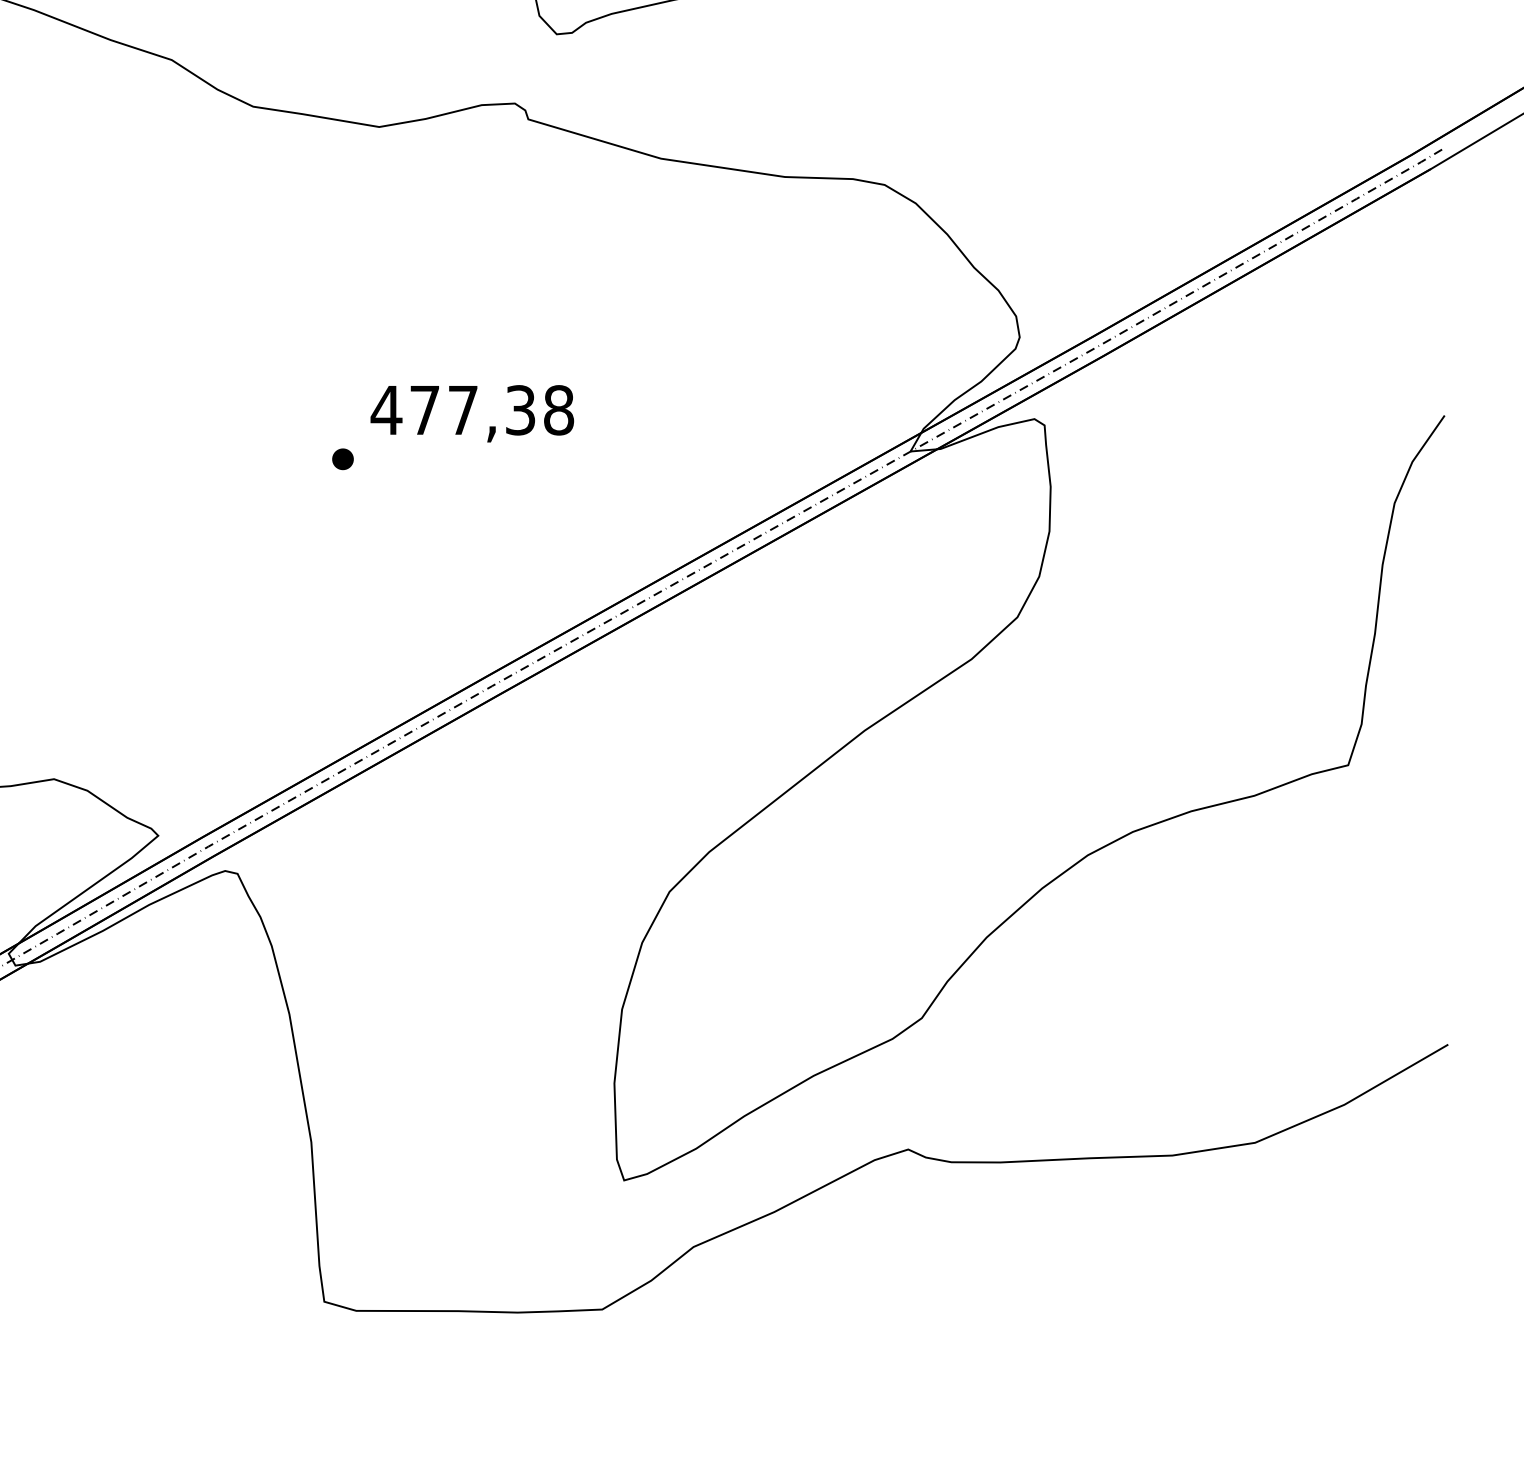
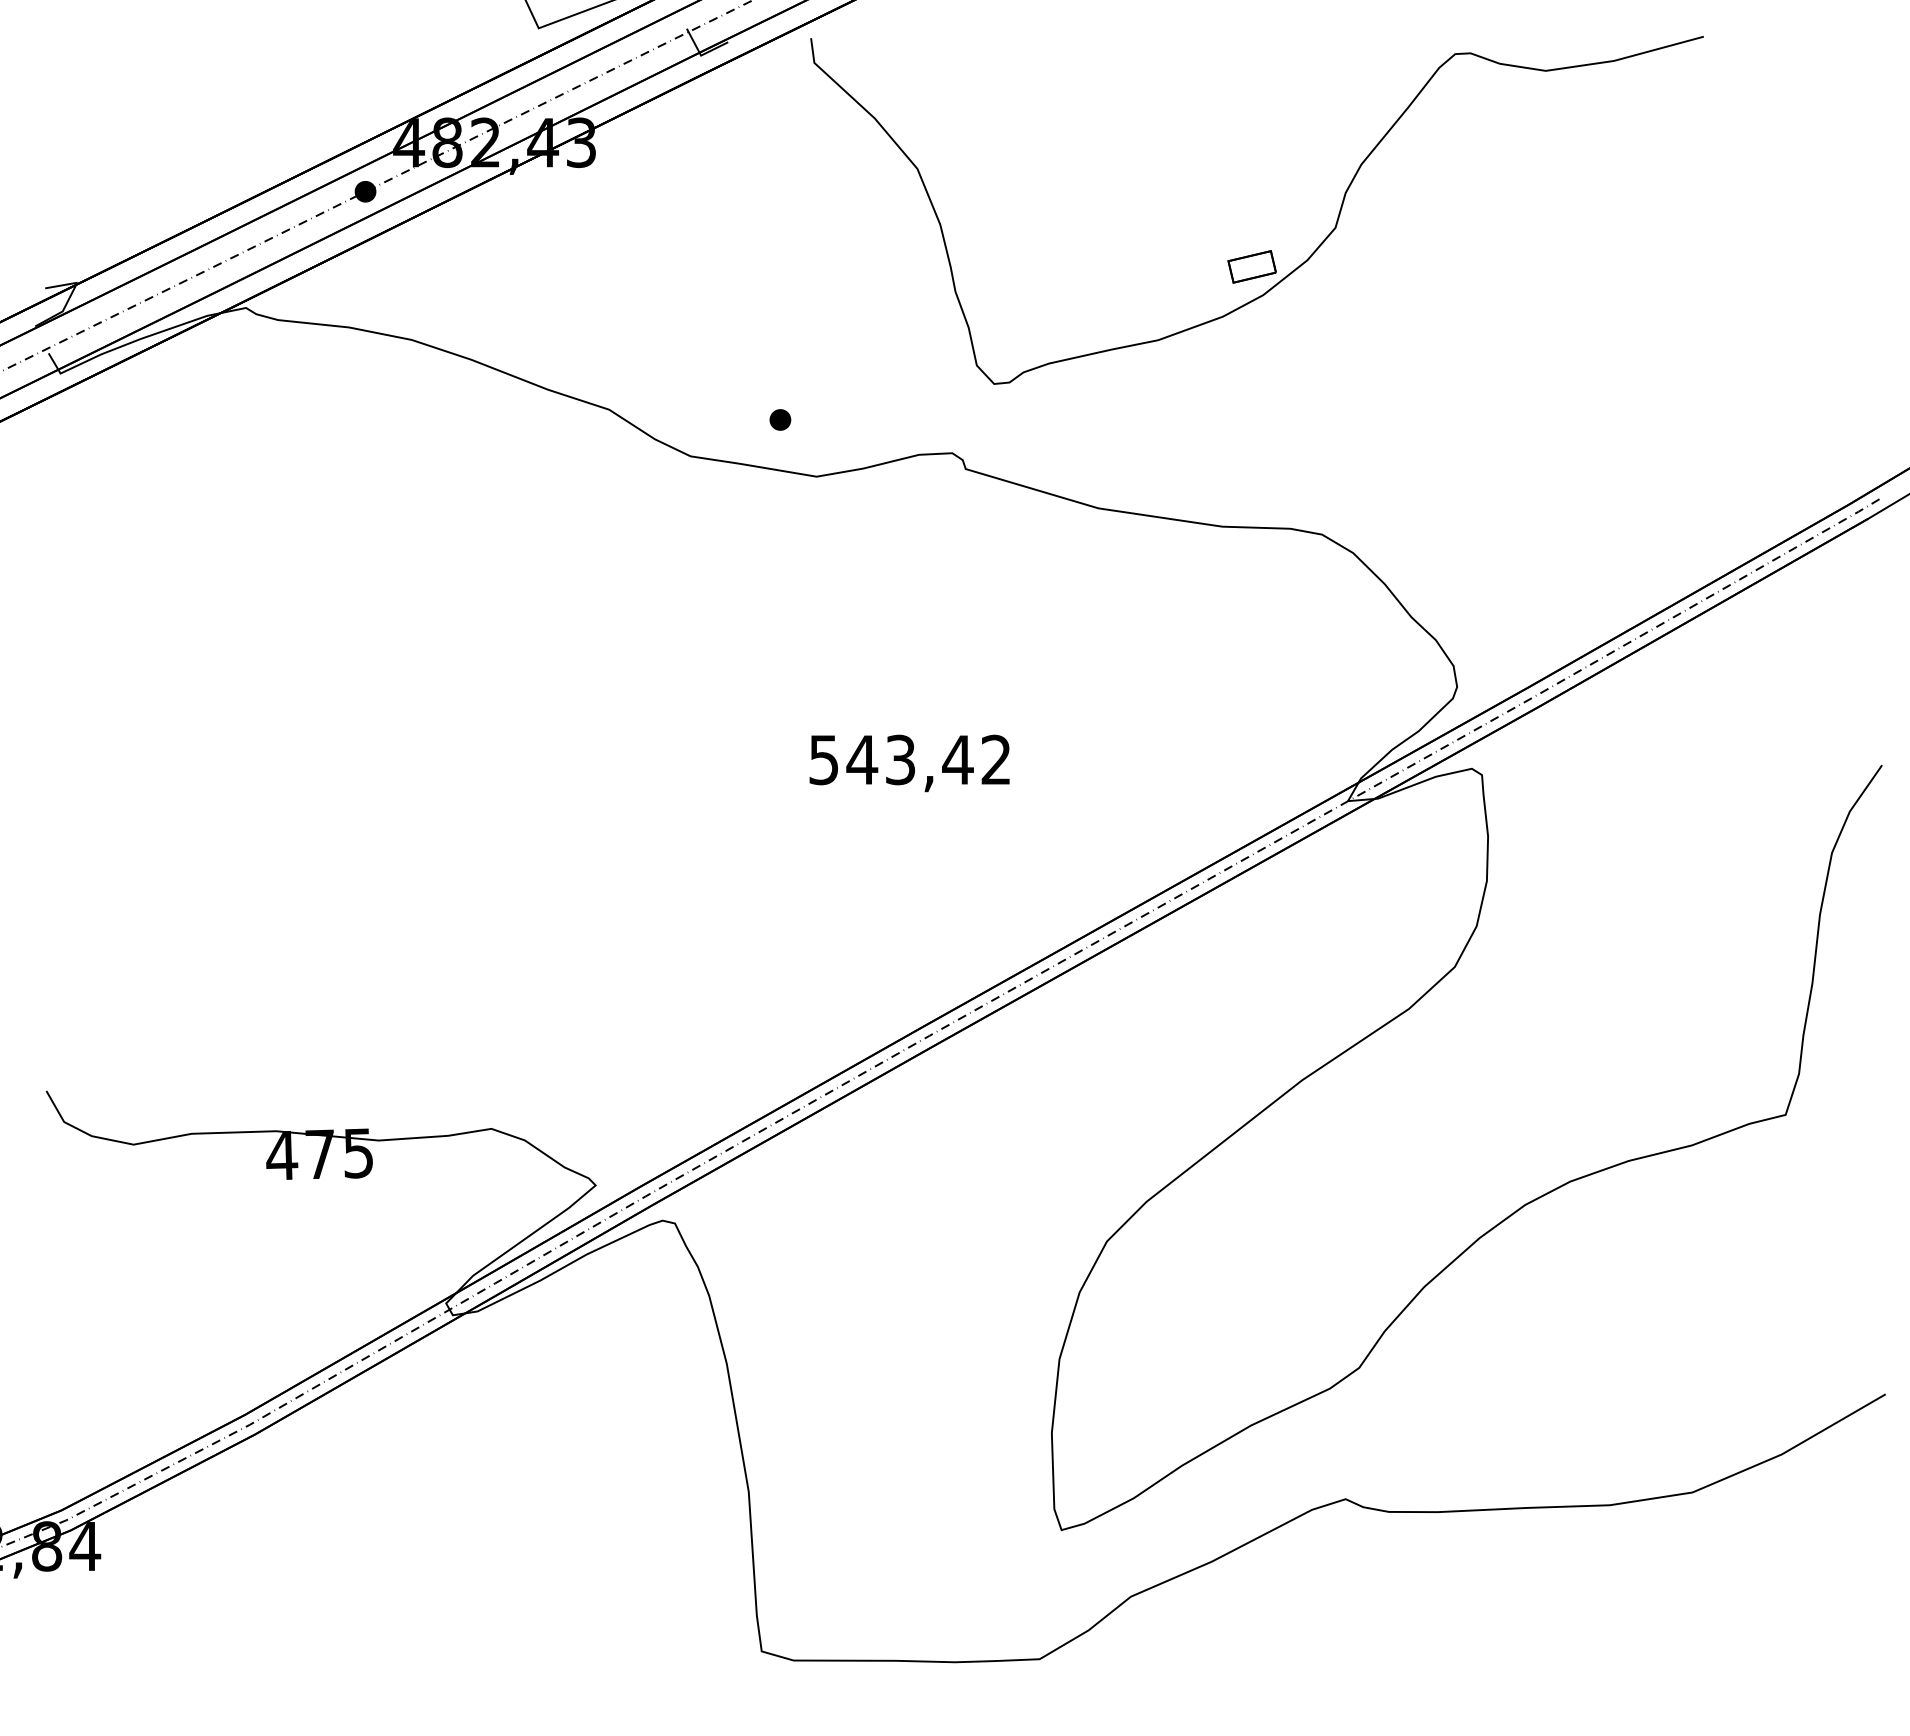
text: (472, 409) -> (909, 759), 477,38 -> 543,42
part: (343, 458) -> (780, 419), moved

